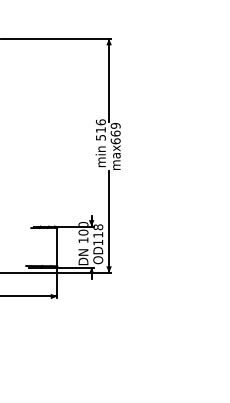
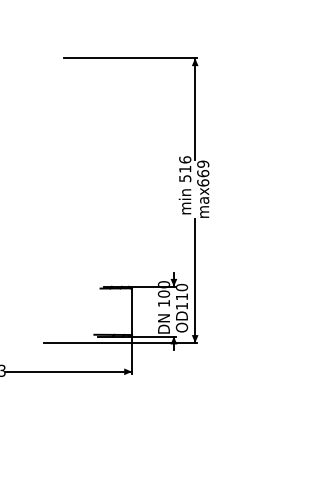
text: (97, 227) -> (181, 287), 118 -> 110

